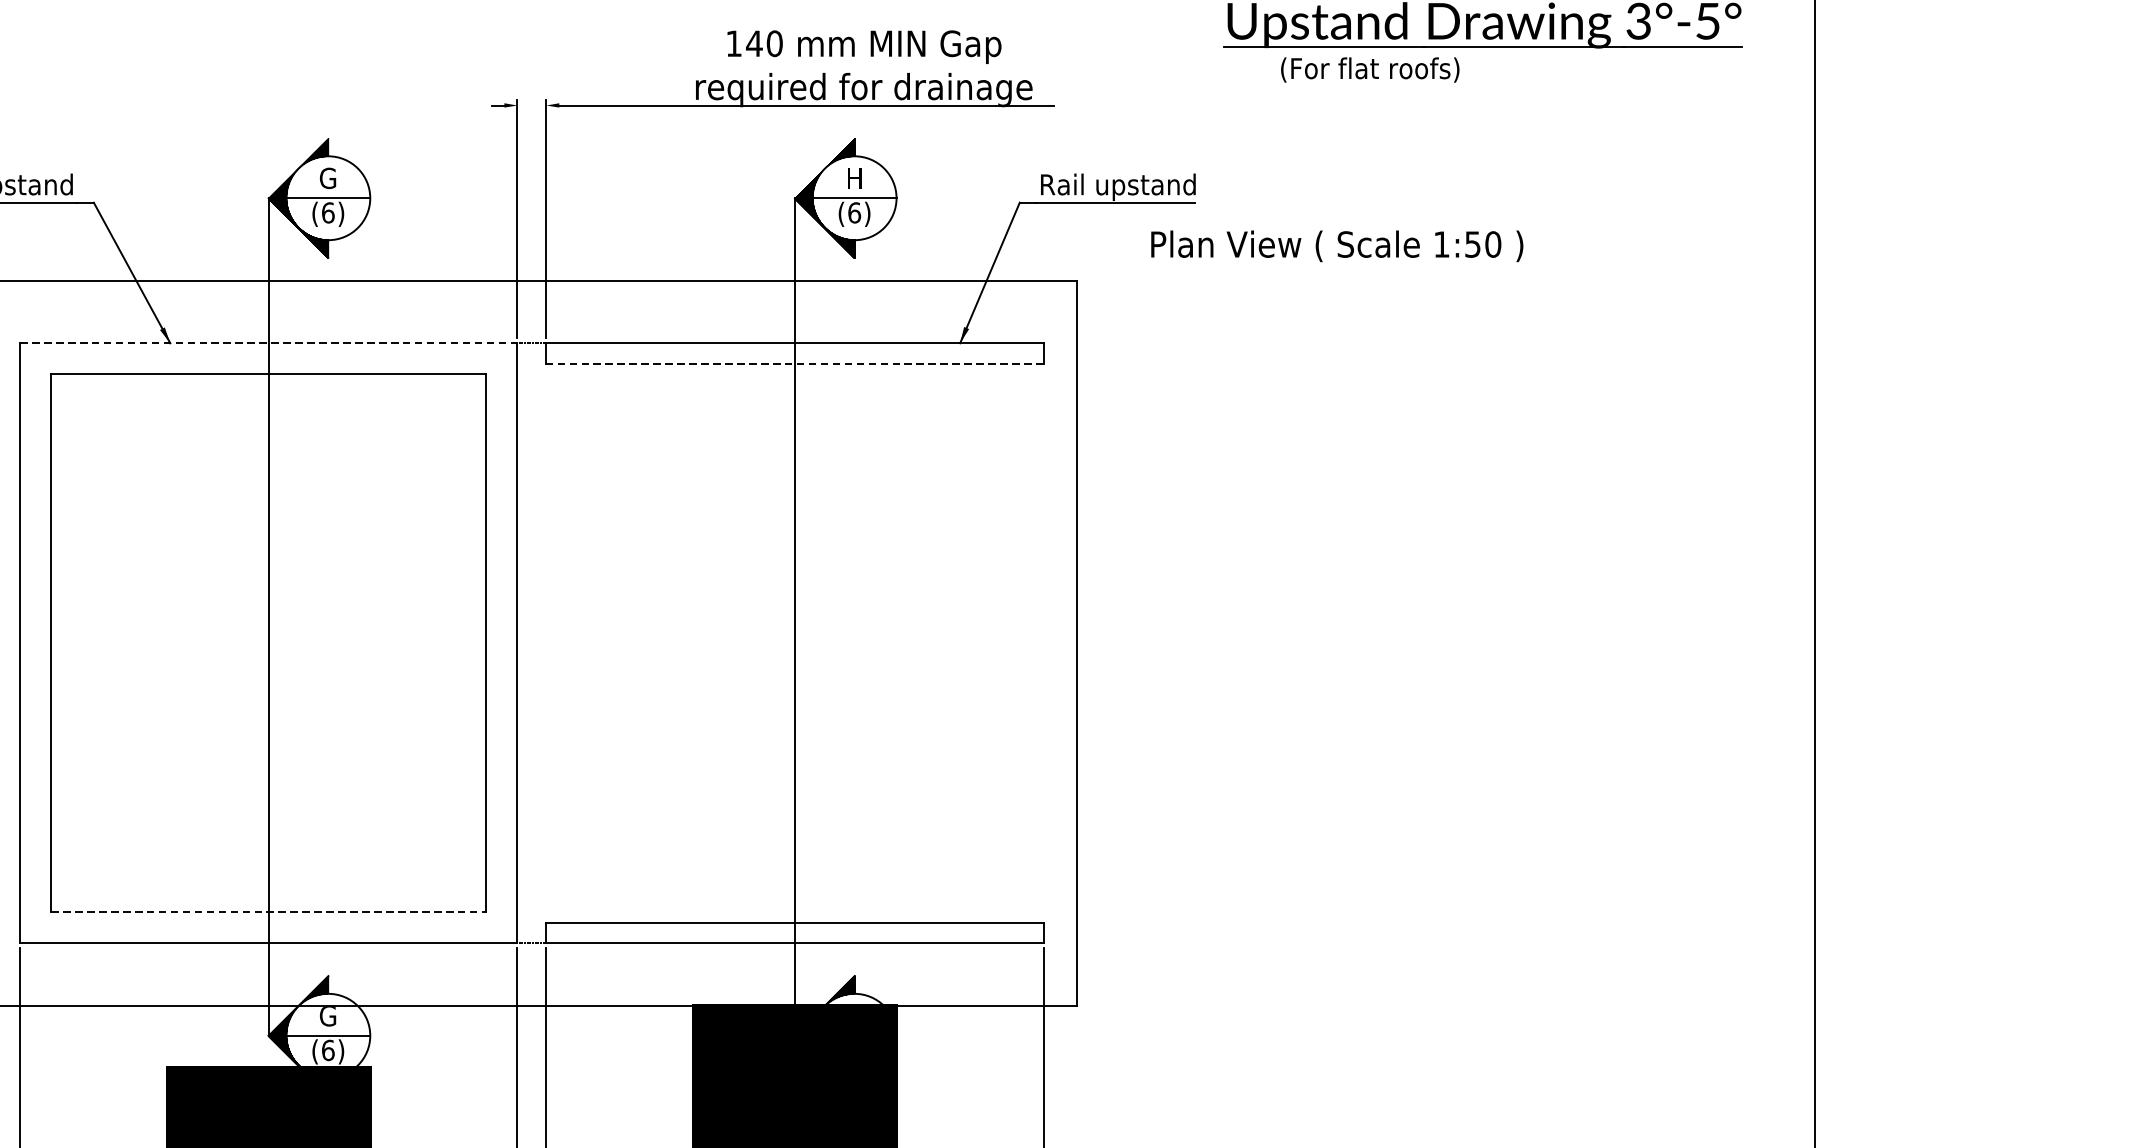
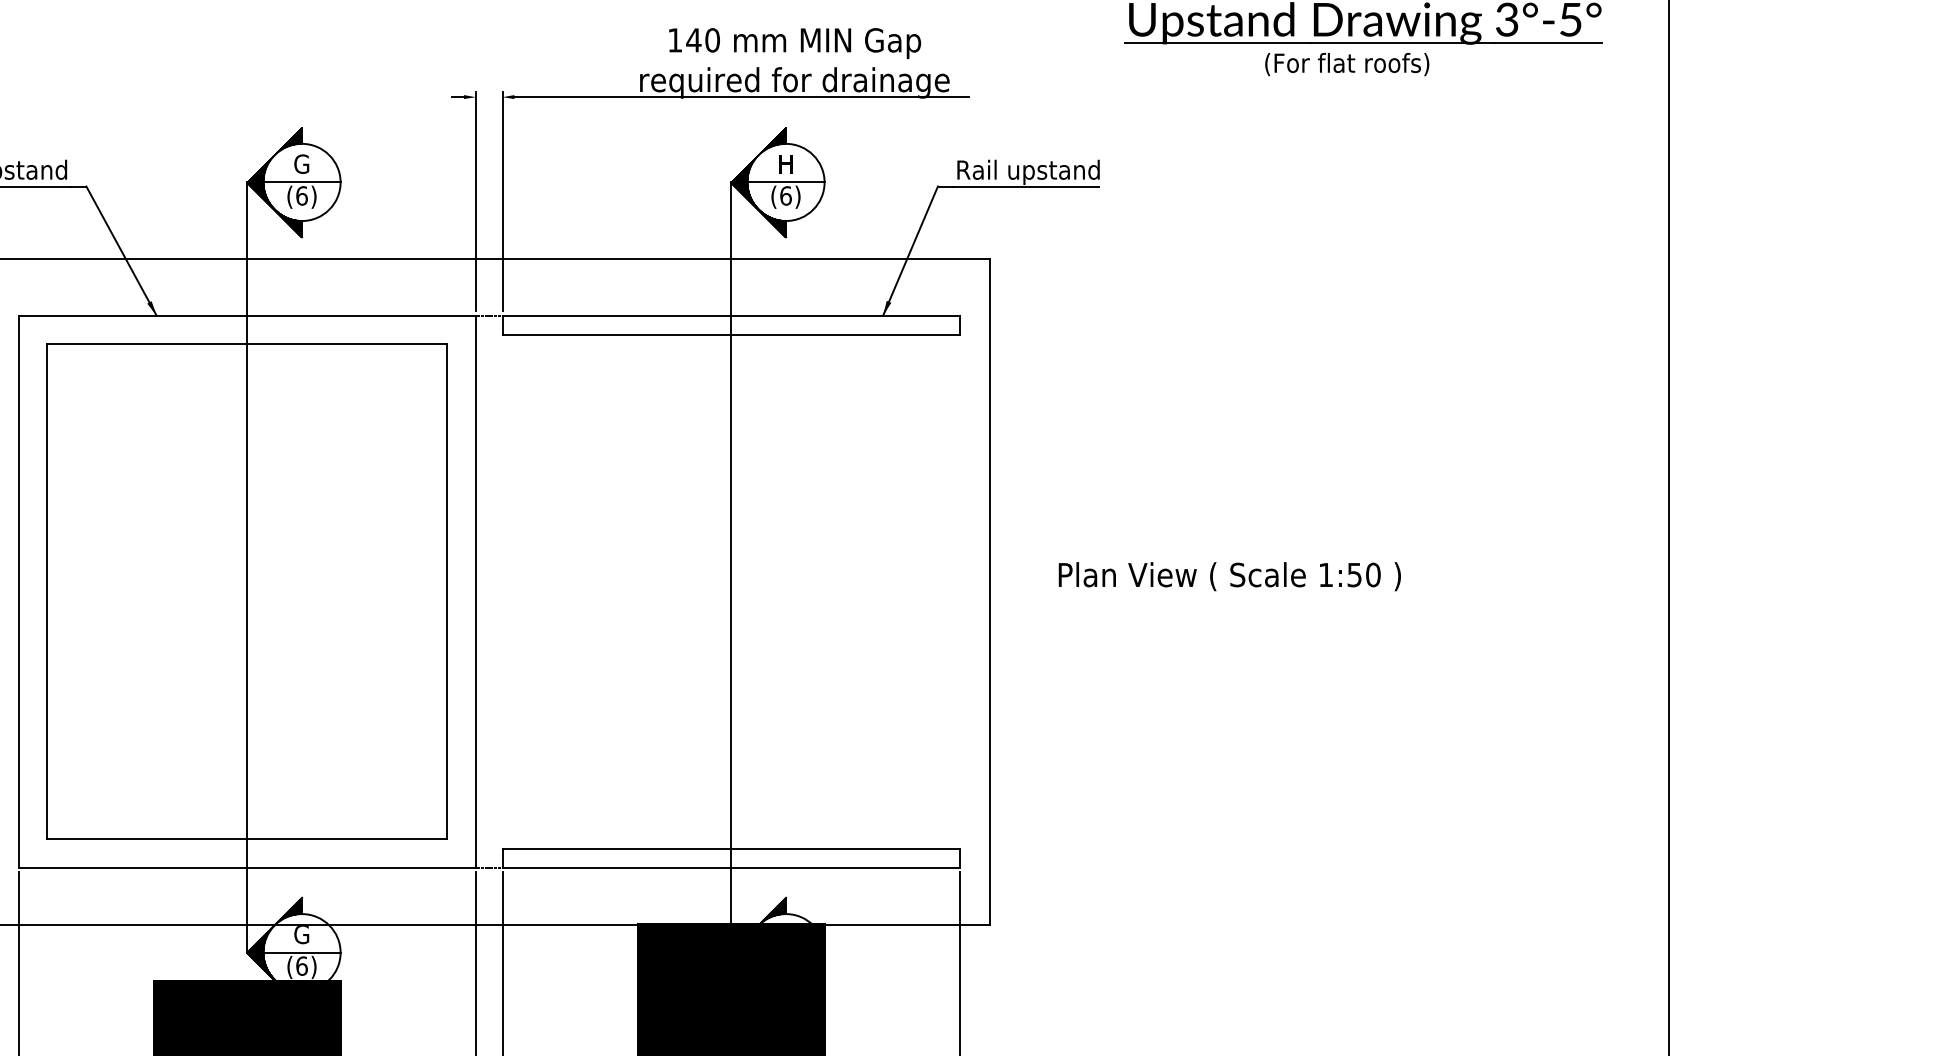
text: (1370, 69) -> (1347, 64), moved
text: (1336, 246) -> (1229, 576), moved
line: (269, 342) -> (247, 315), dashed -> solid
line: (795, 363) -> (731, 334), dashed -> solid
line: (269, 912) -> (247, 839), dashed -> solid

